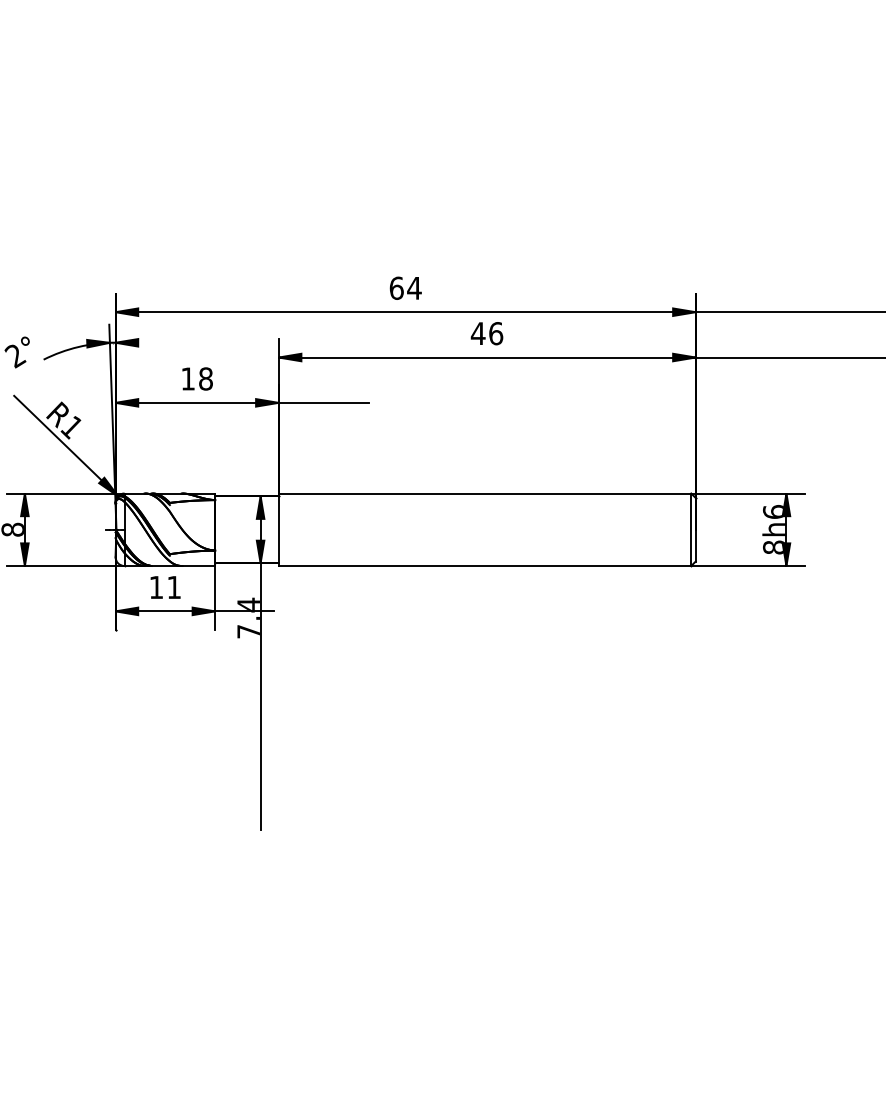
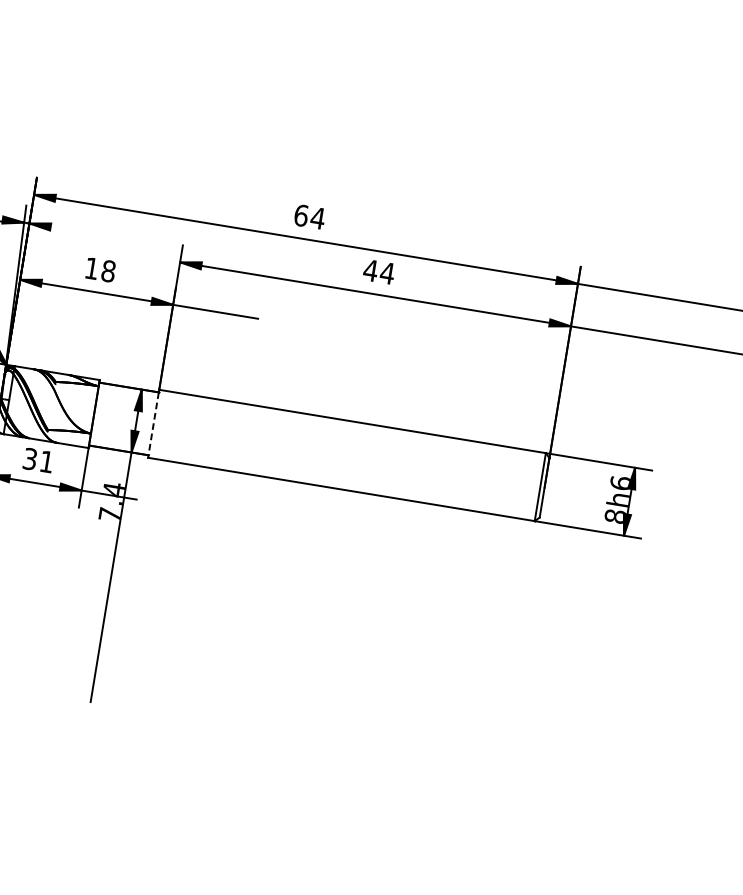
text: (495, 333) -> (386, 273), 46 -> 44
line: (278, 529) -> (153, 423), solid -> dashed
text: (156, 587) -> (30, 459), 11 -> 31

